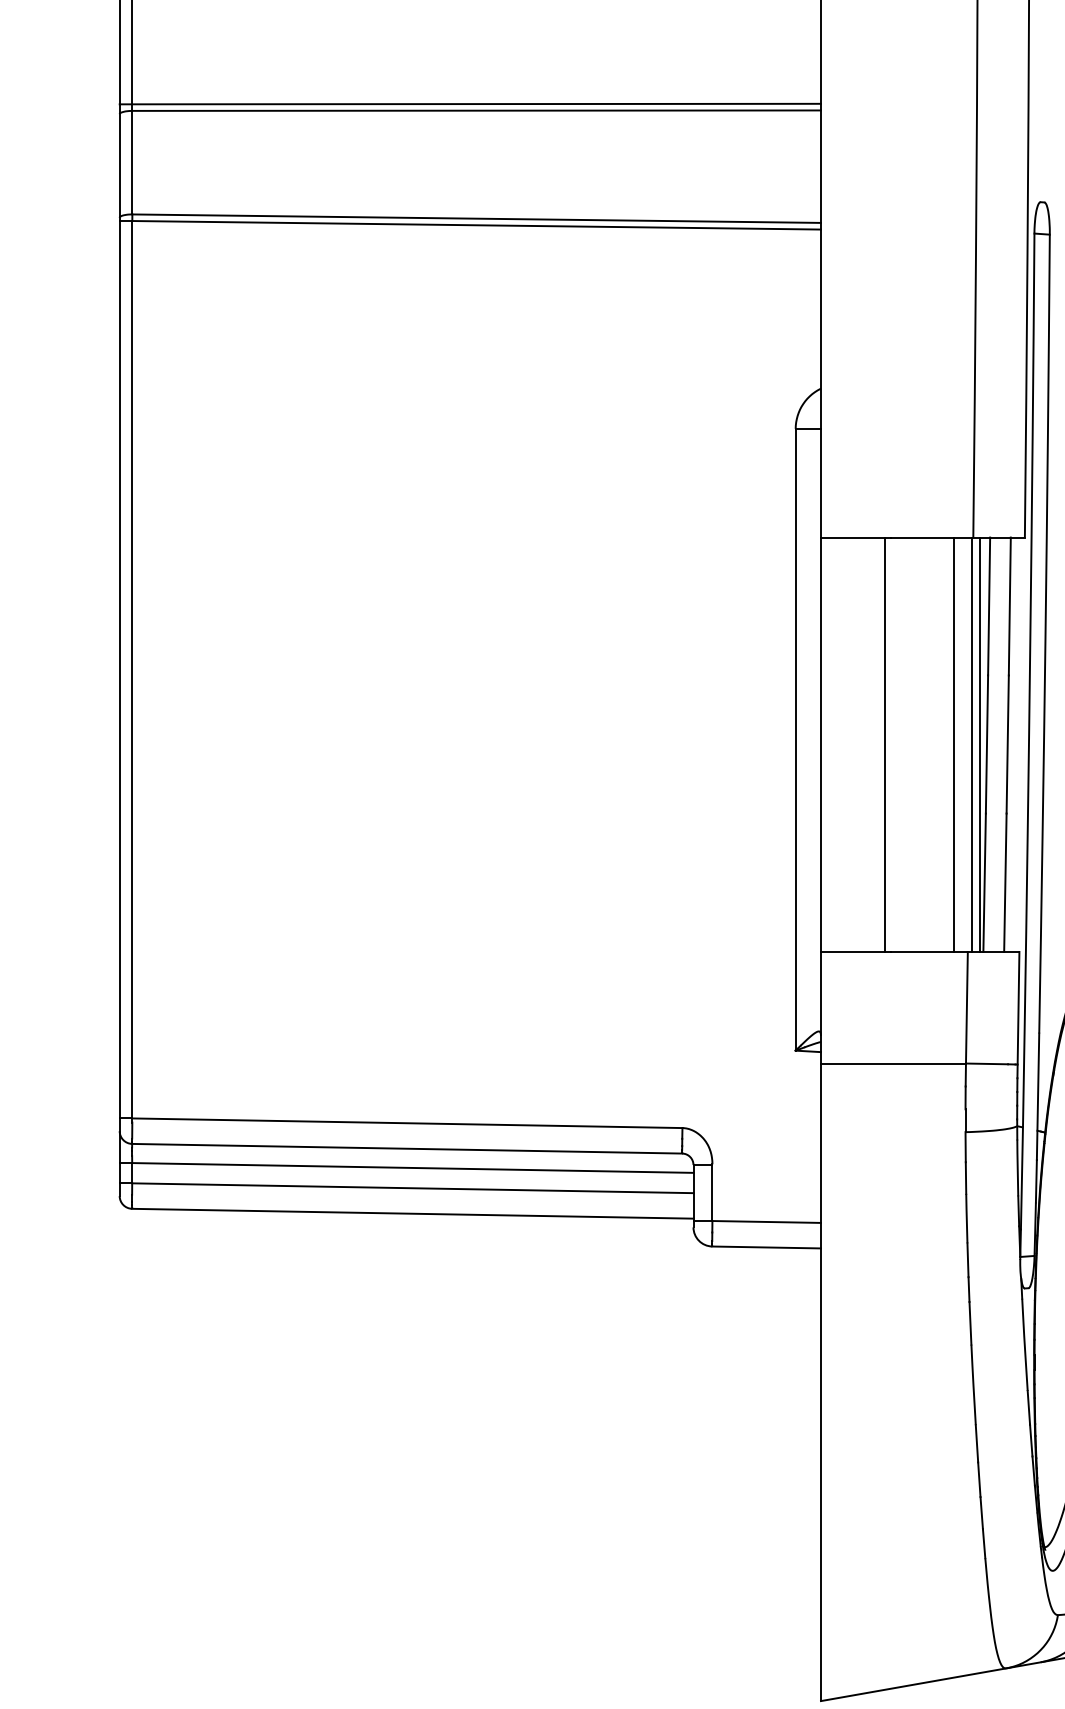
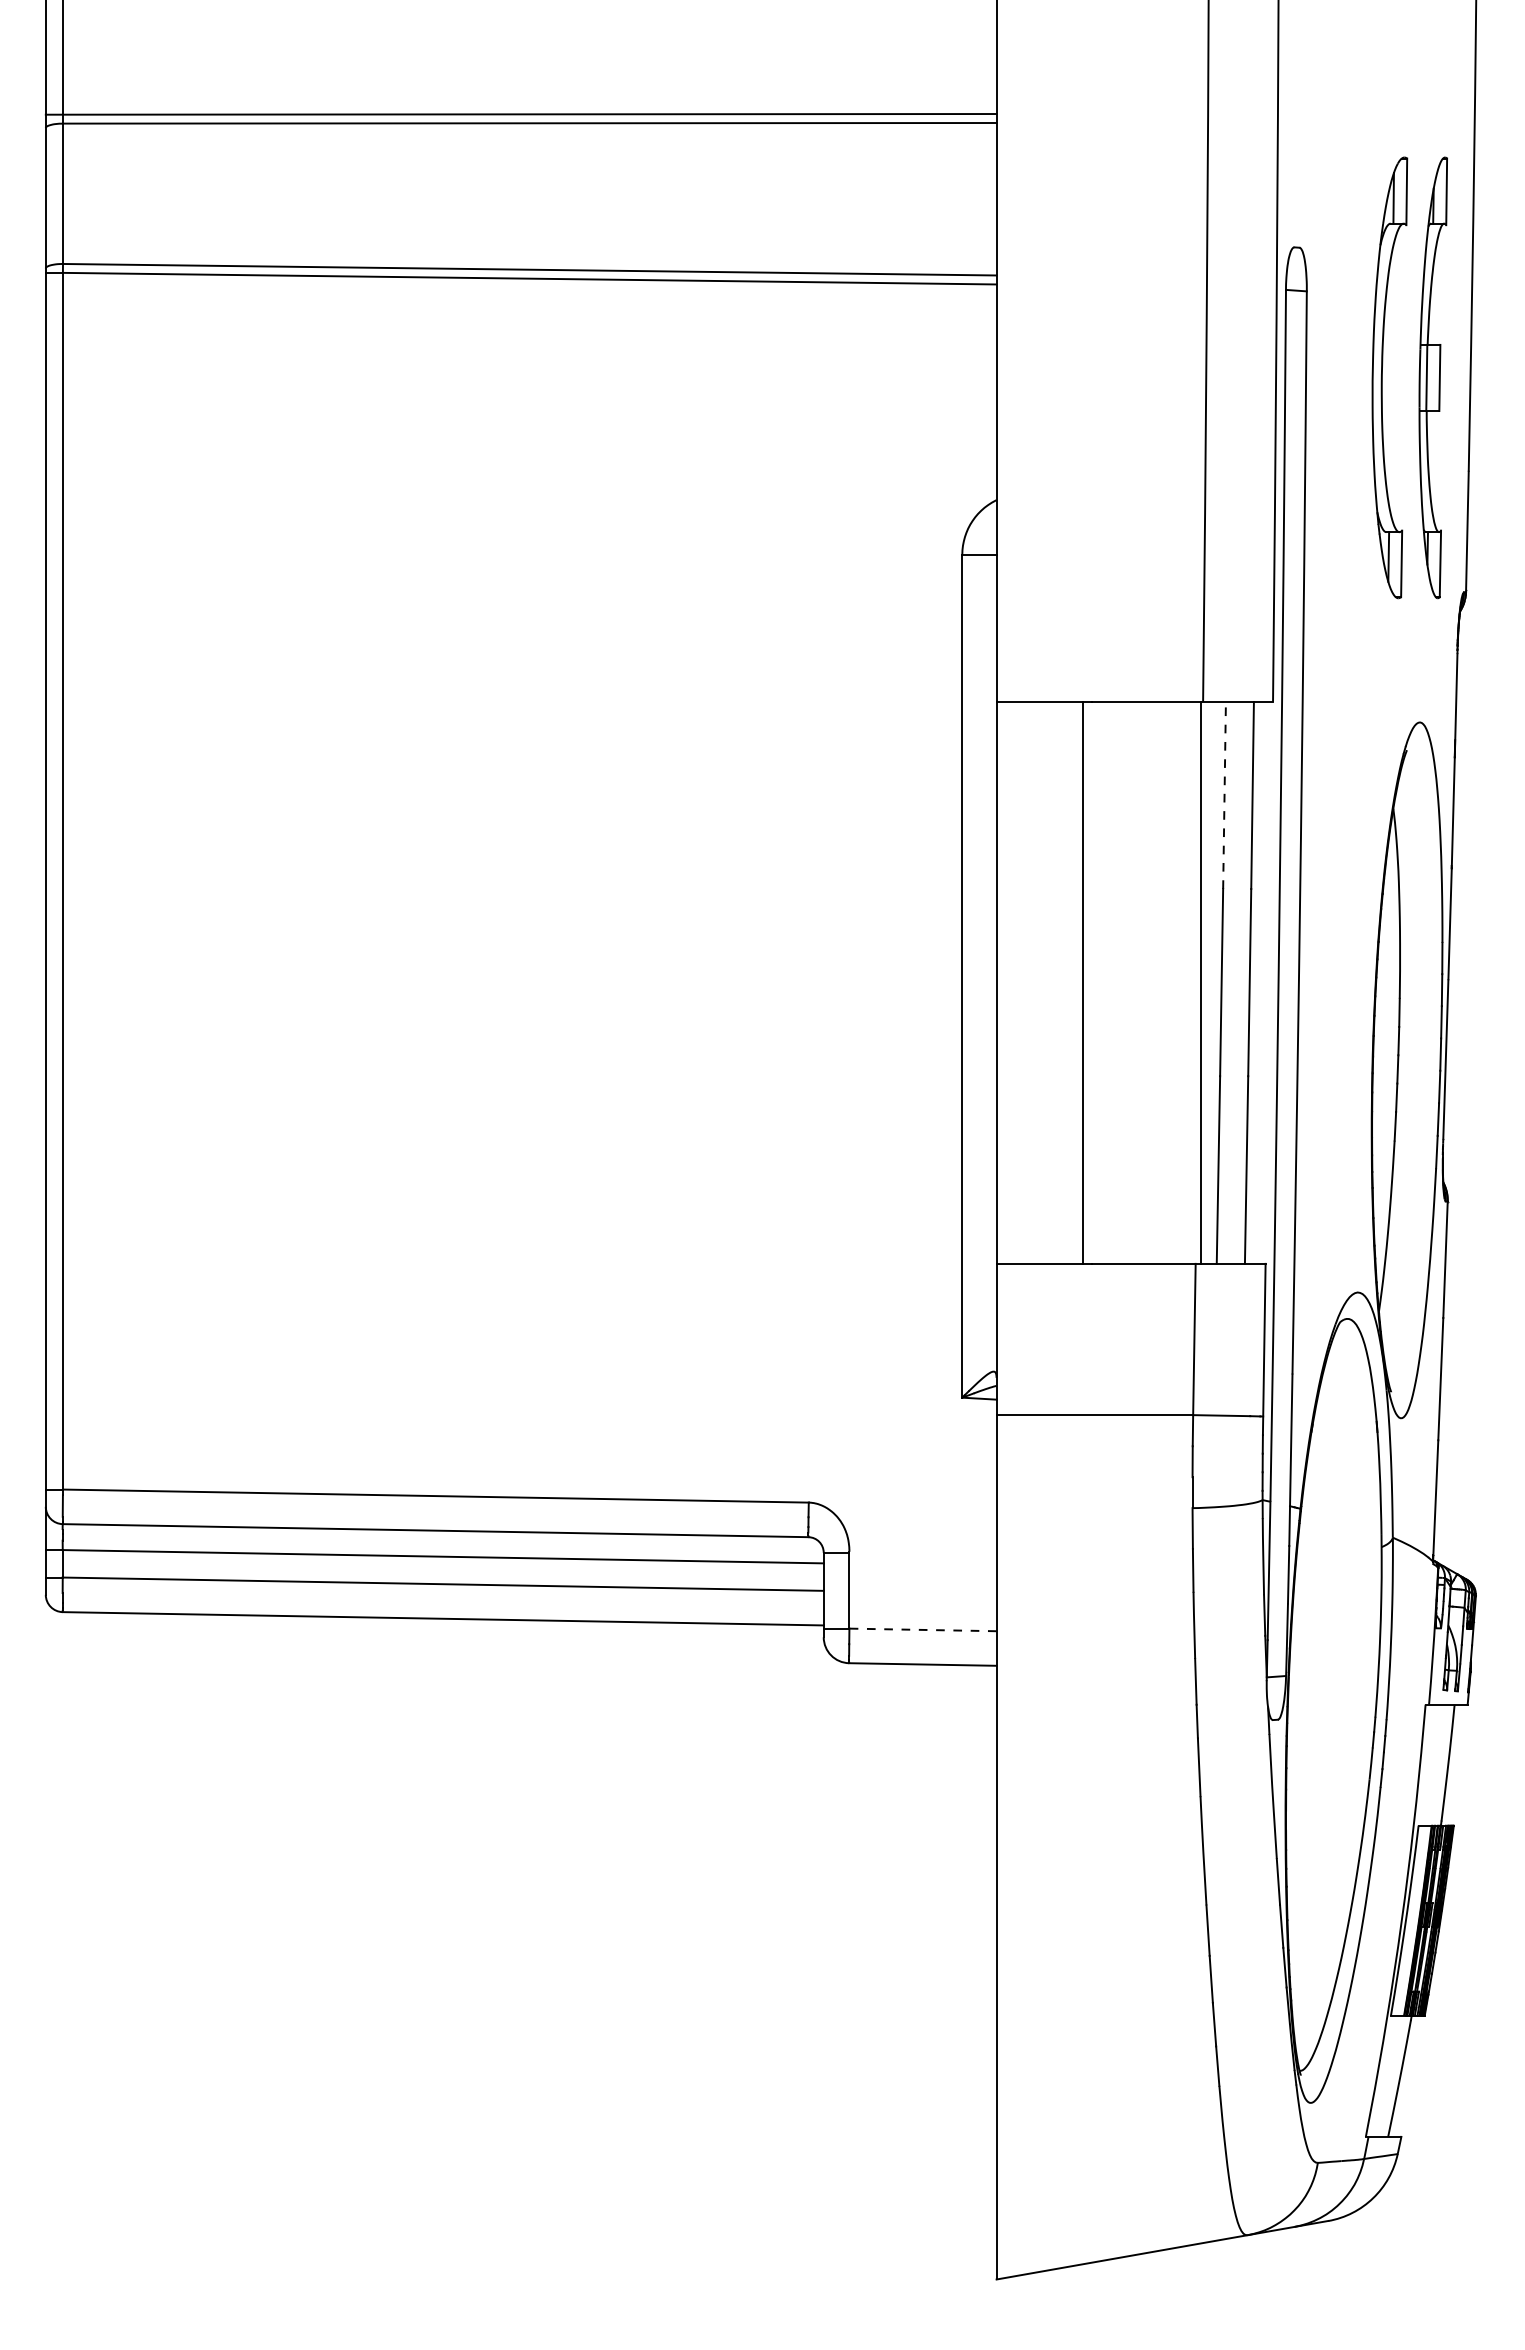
line: (989, 605) -> (1224, 794), solid -> dashed
line: (953, 744) -> (1176, 982), removed
line: (980, 744) -> (1212, 982), removed
line: (767, 1221) -> (923, 1629), solid -> dashed

